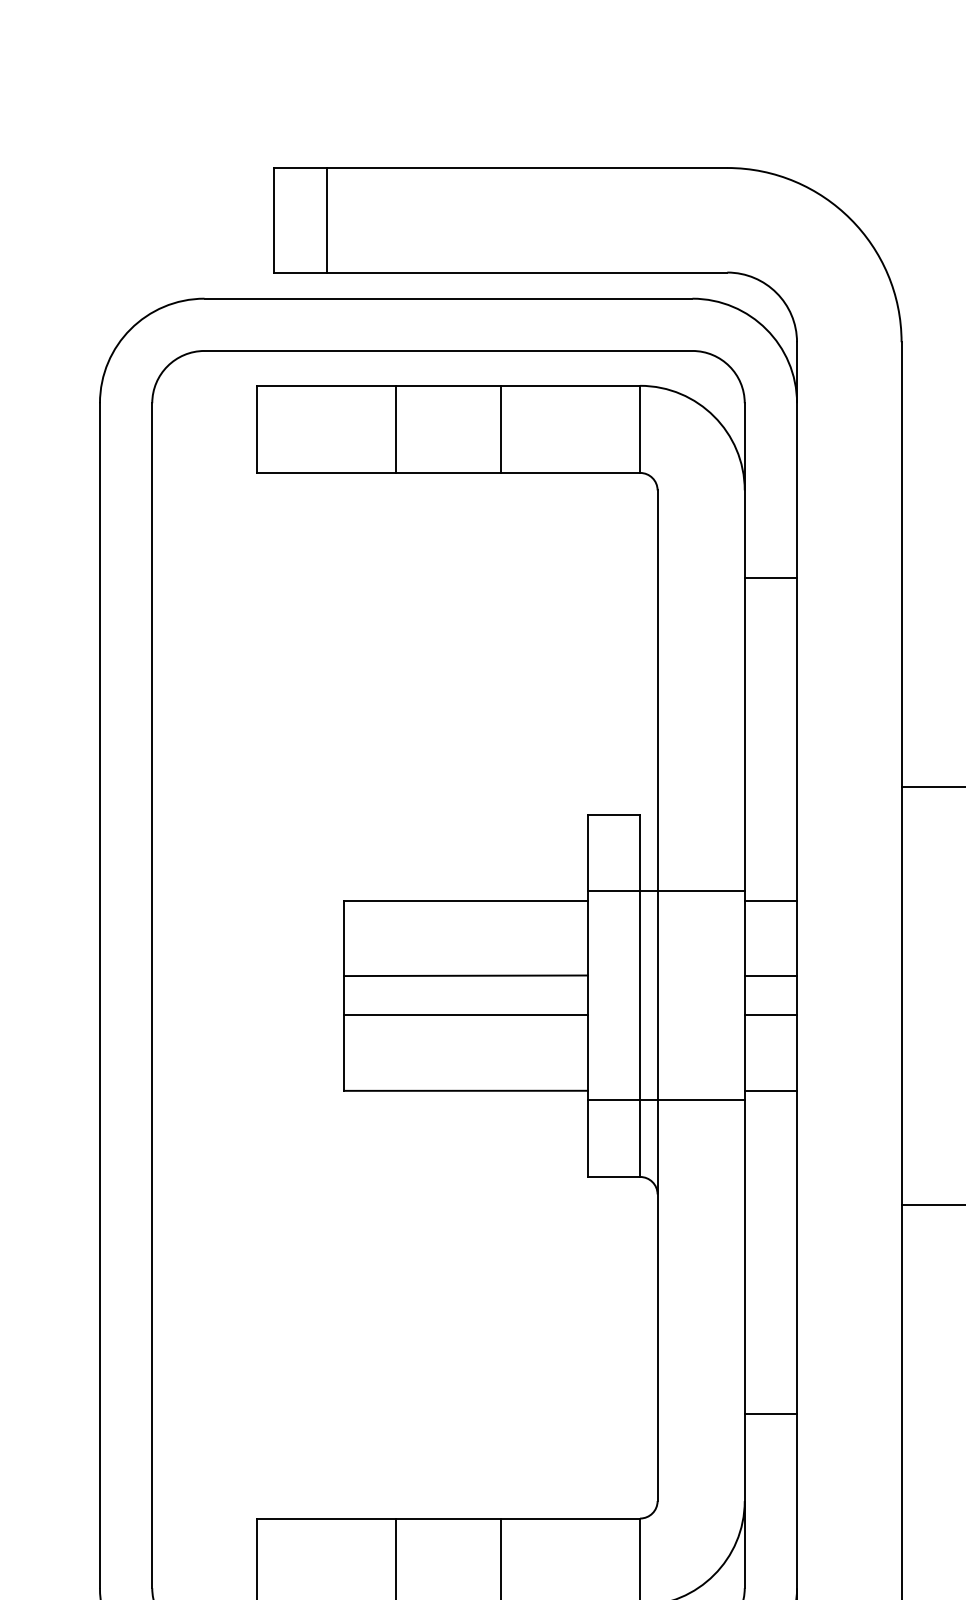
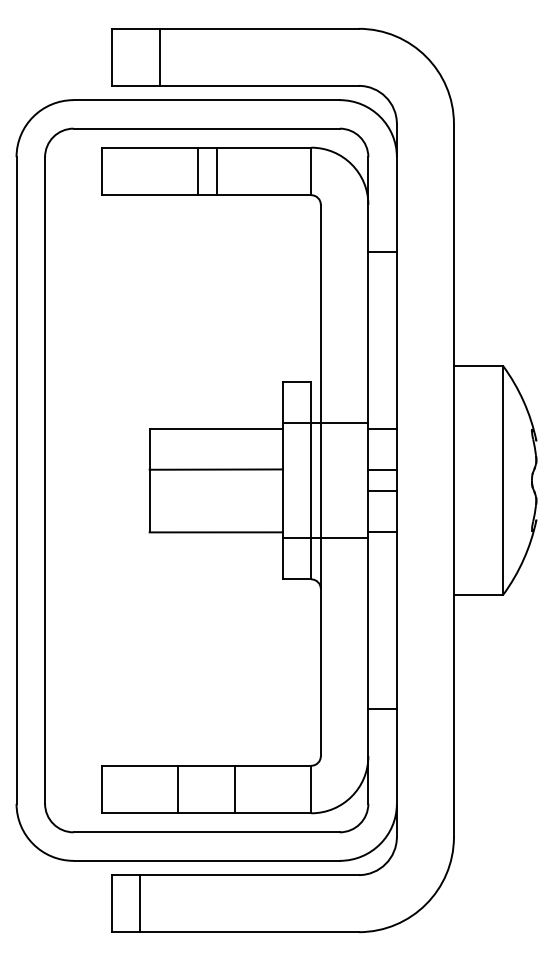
line: (327, 218) -> (160, 56), moved
line: (396, 429) -> (198, 171), moved
line: (501, 429) -> (217, 171), moved
line: (464, 1015) -> (215, 491), removed

